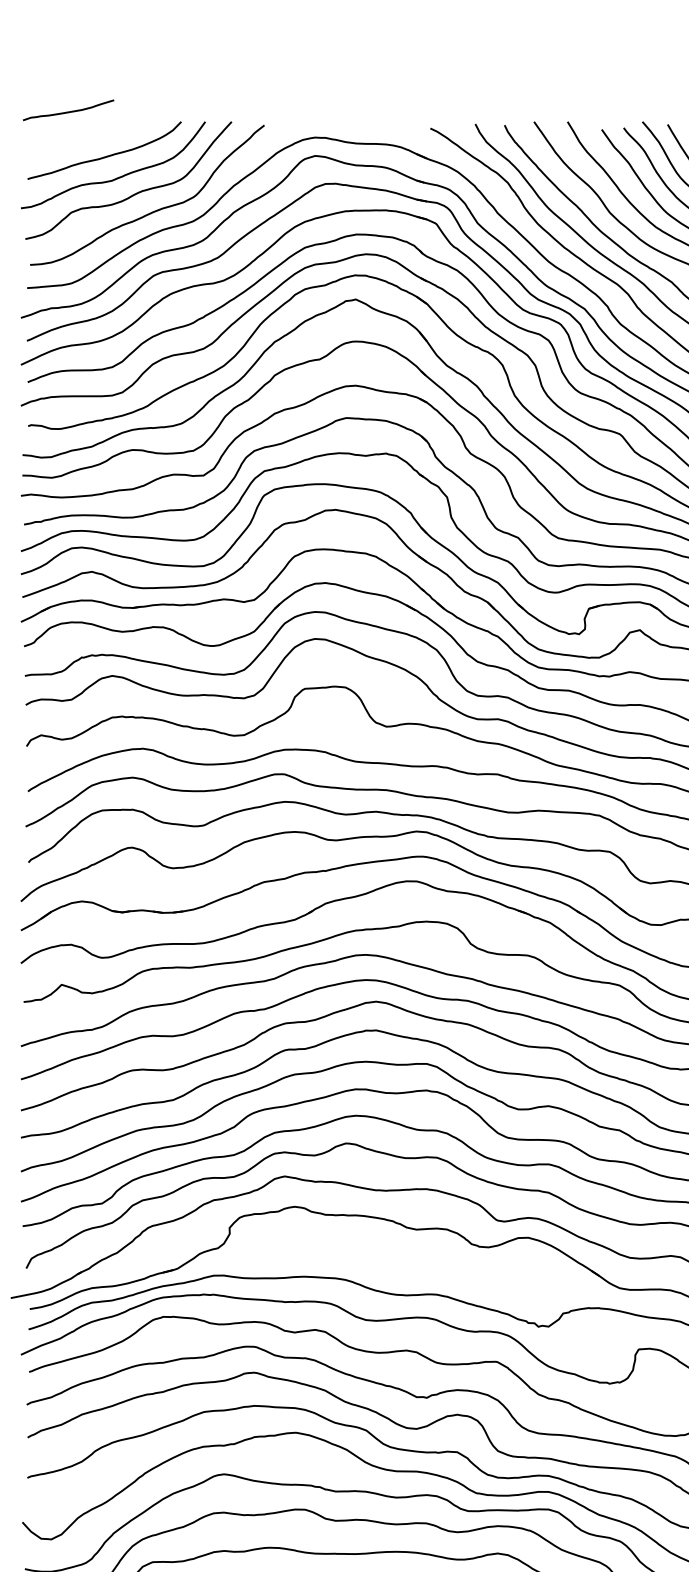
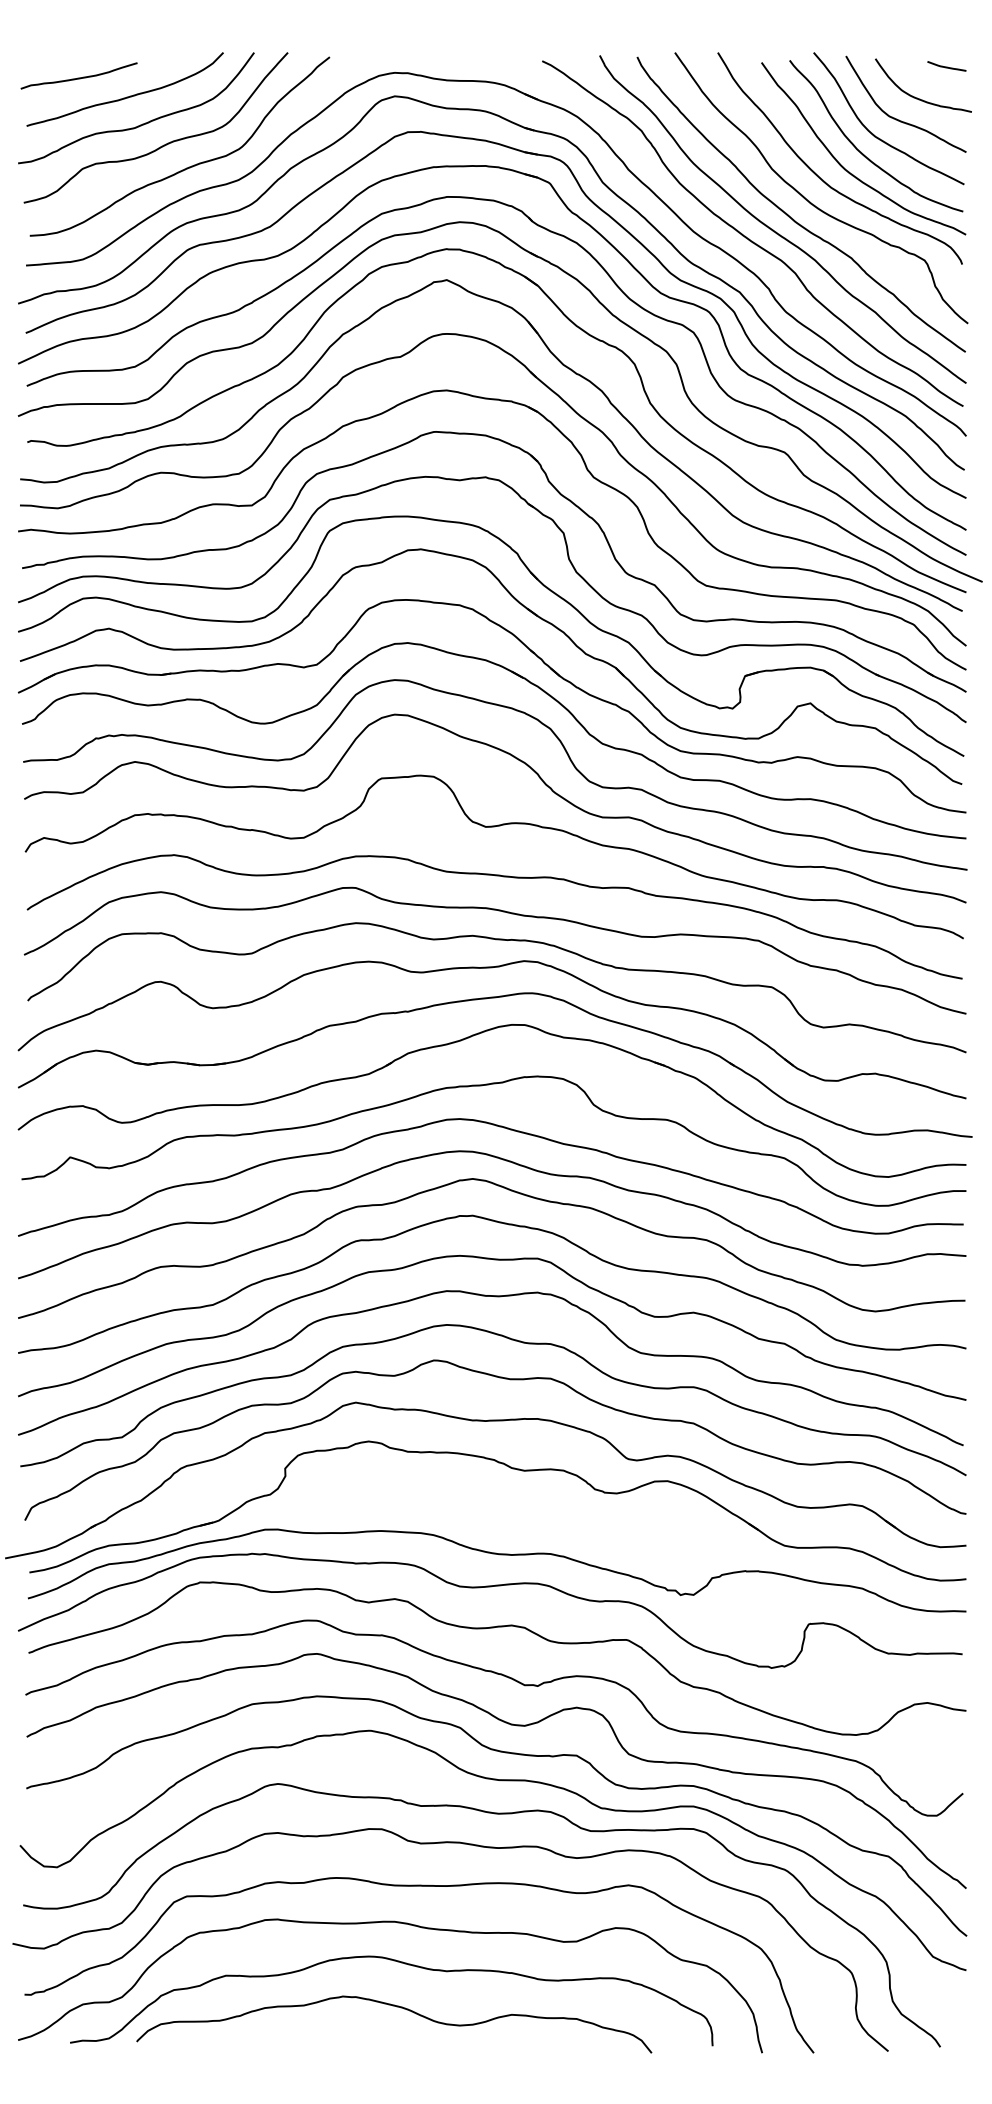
curve: (68, 111) -> (78, 77), moved

